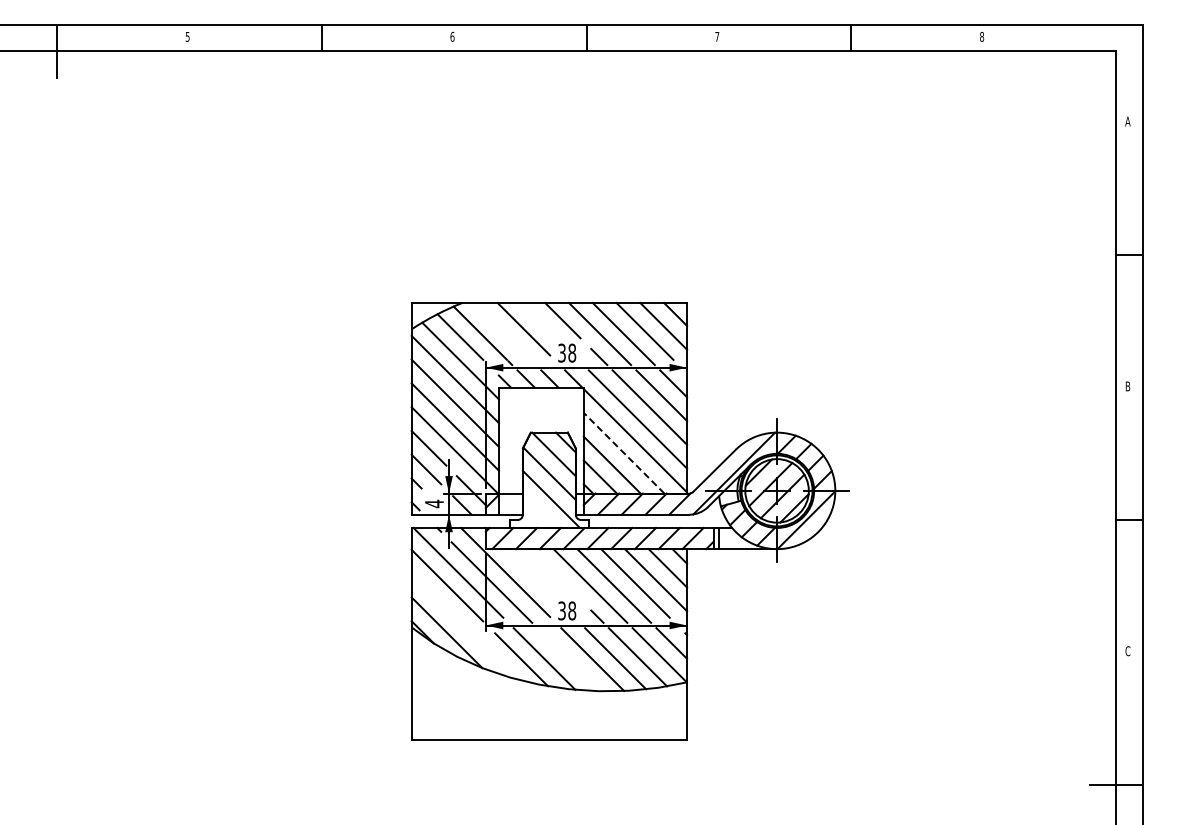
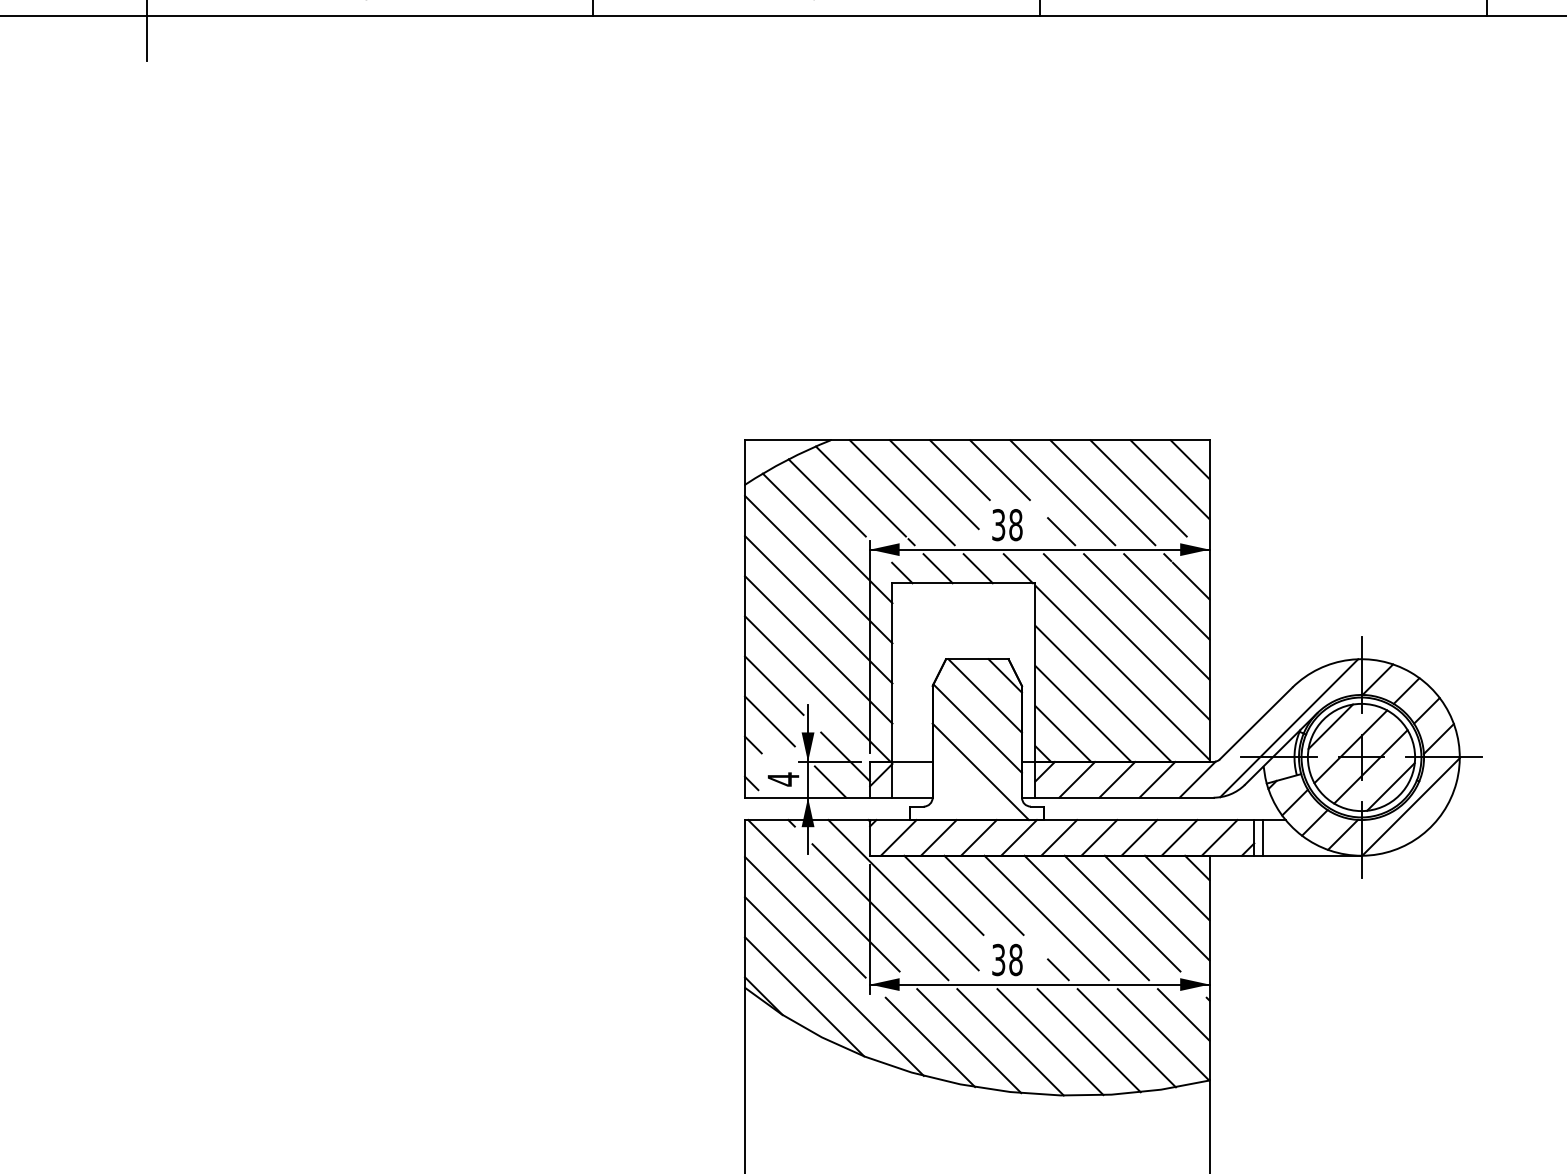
line: (538, 320) -> (958, 469), added
line: (504, 333) -> (901, 491), added
line: (623, 452) -> (1102, 692), dashed -> solid
line: (529, 572) -> (943, 895), added
line: (552, 572) -> (982, 895), added
line: (464, 626) -> (834, 986), added
line: (568, 659) -> (1009, 1041), added

